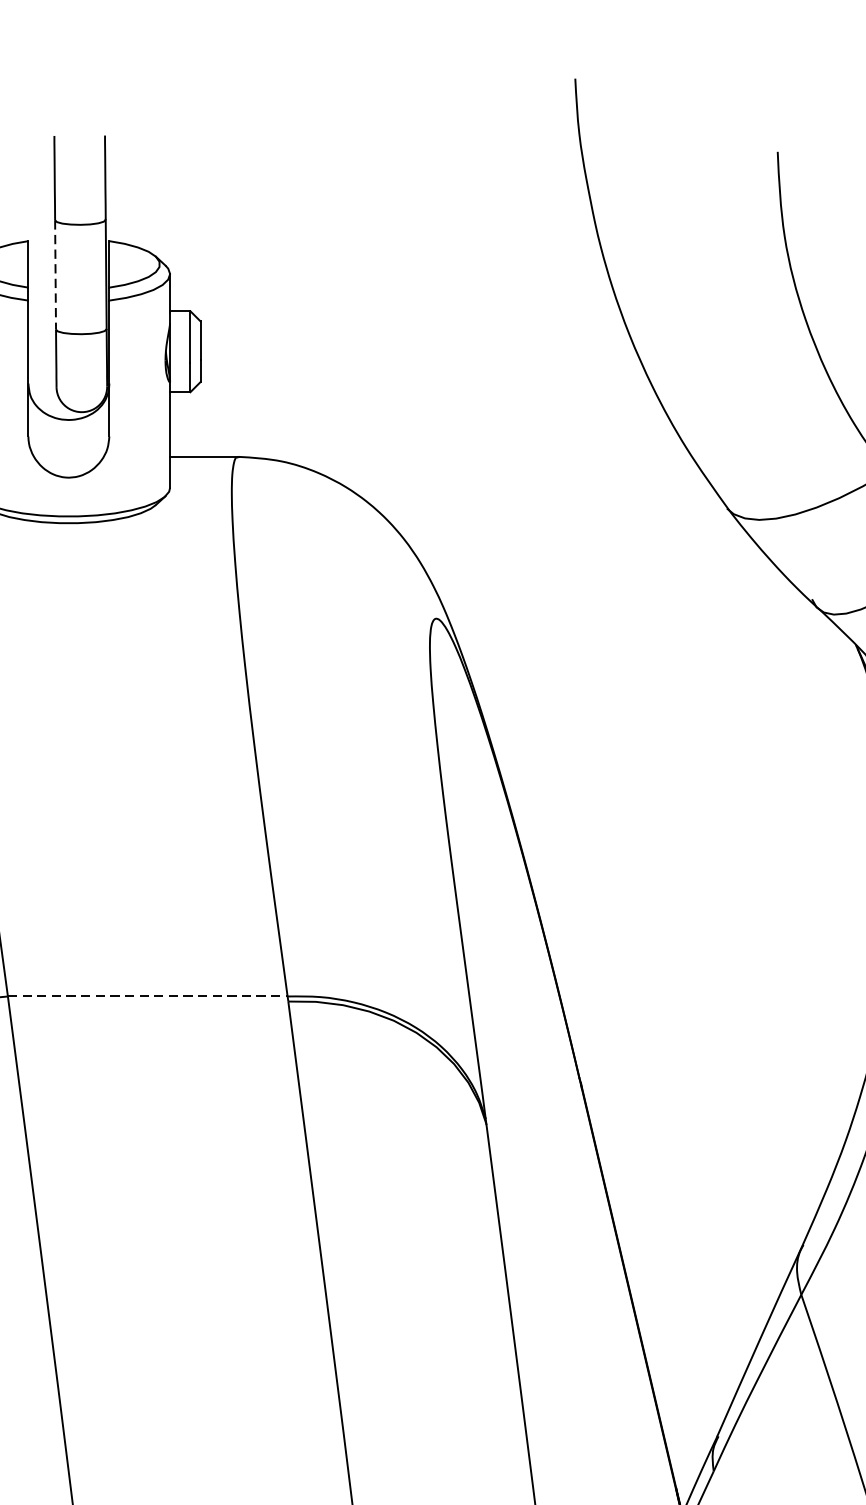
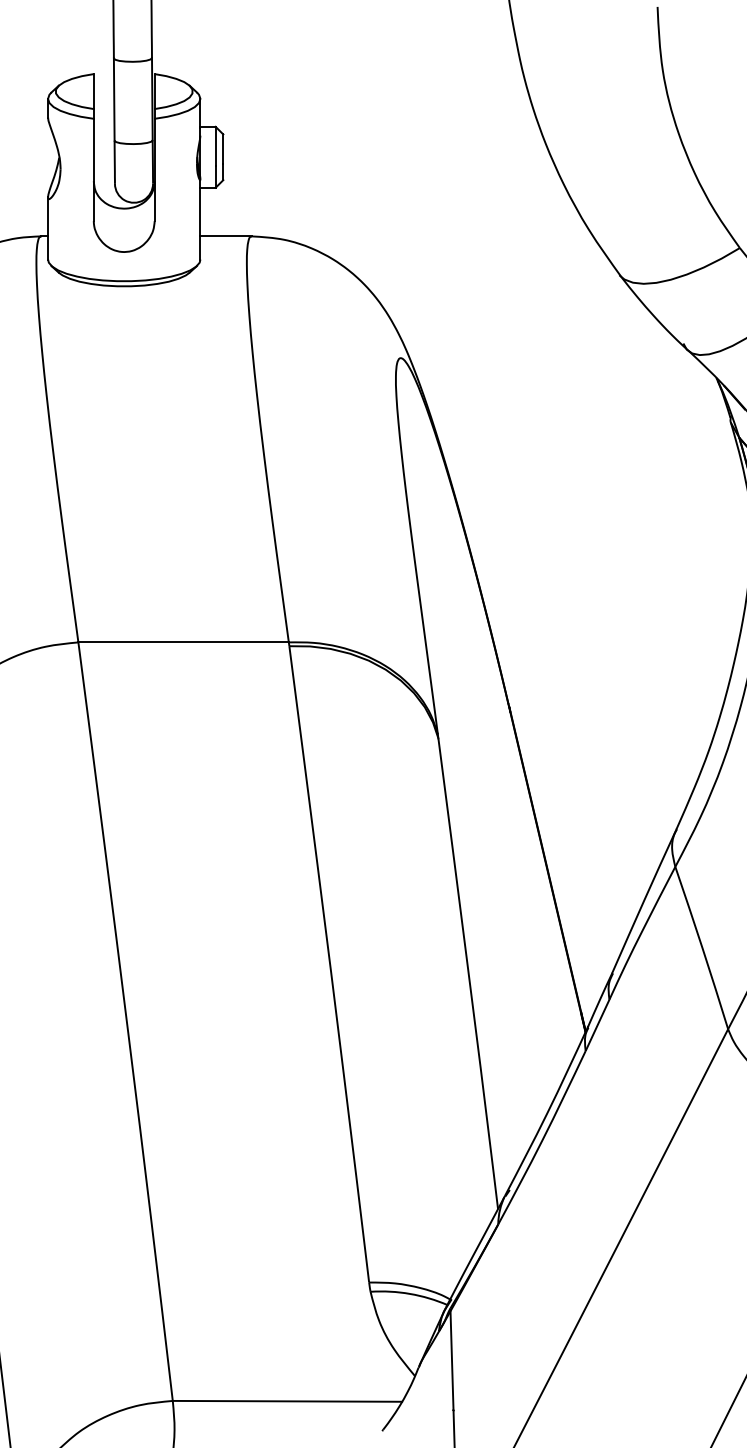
line: (55, 276) -> (114, 100), dashed -> solid
line: (148, 996) -> (184, 642), dashed -> solid

